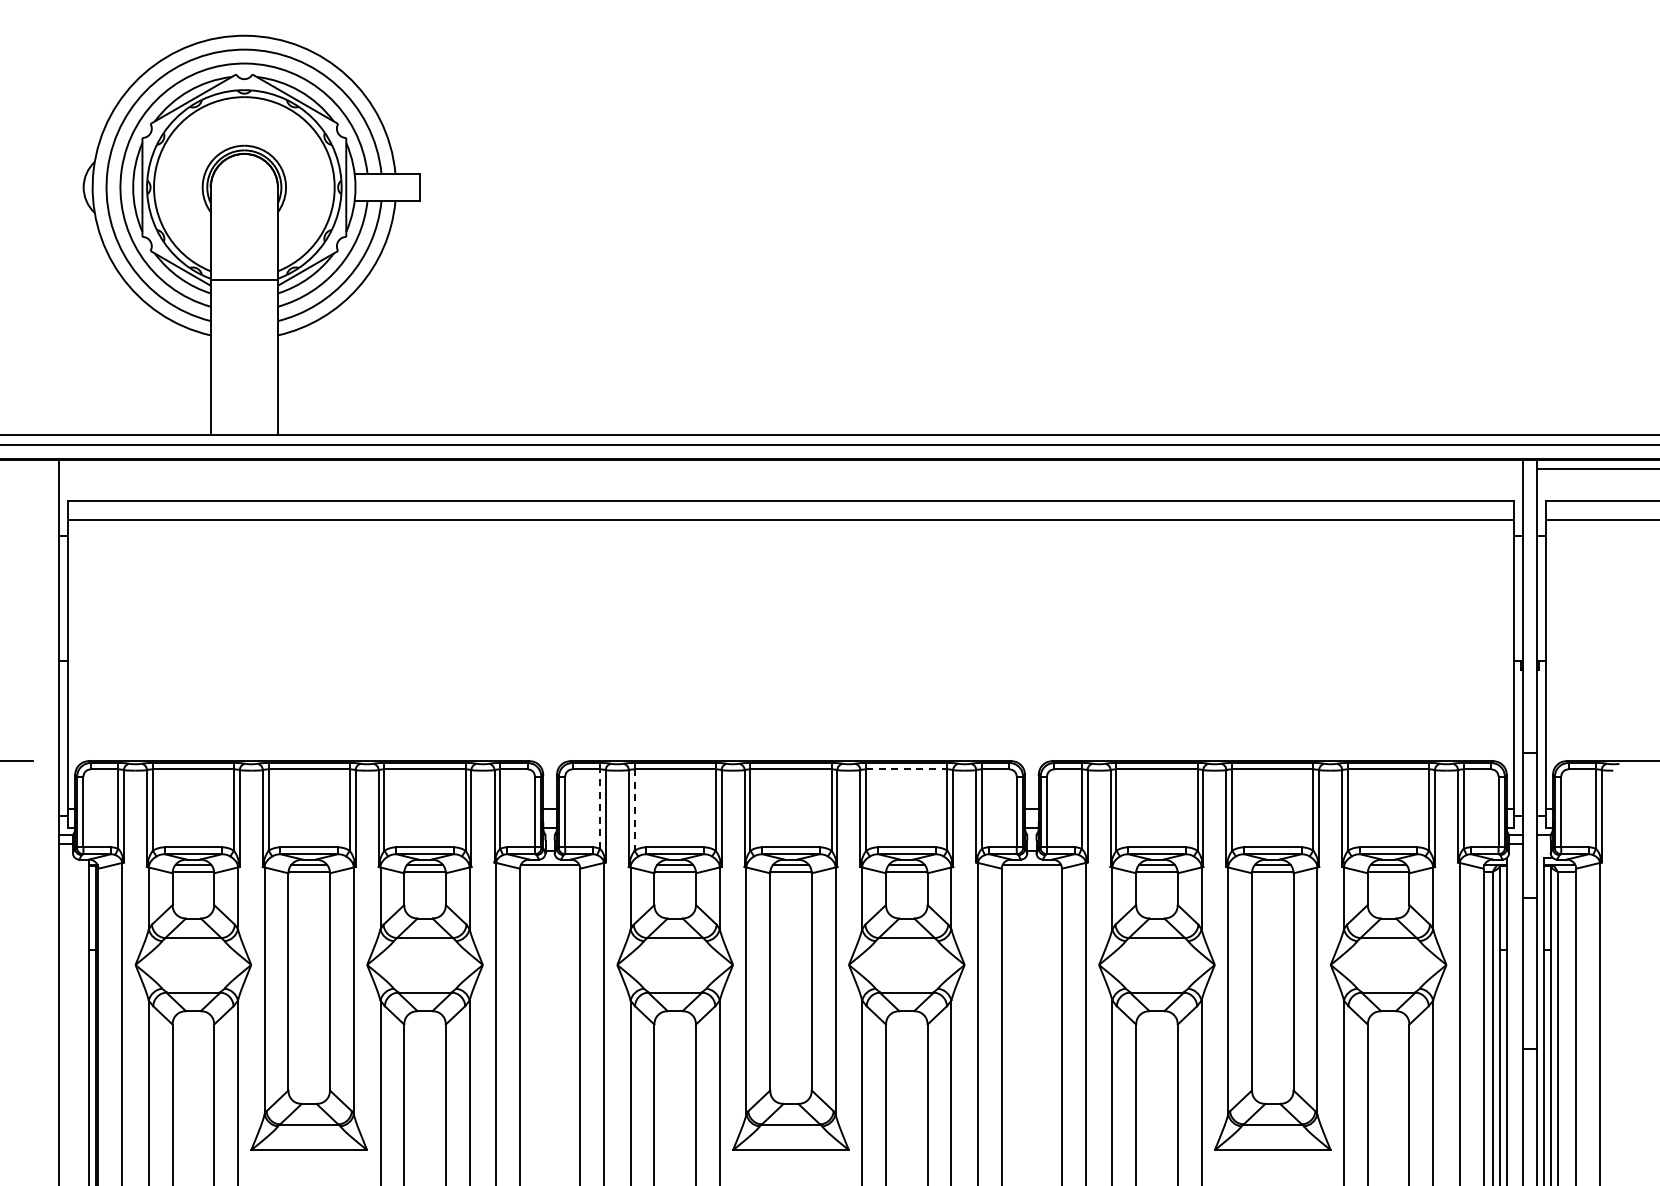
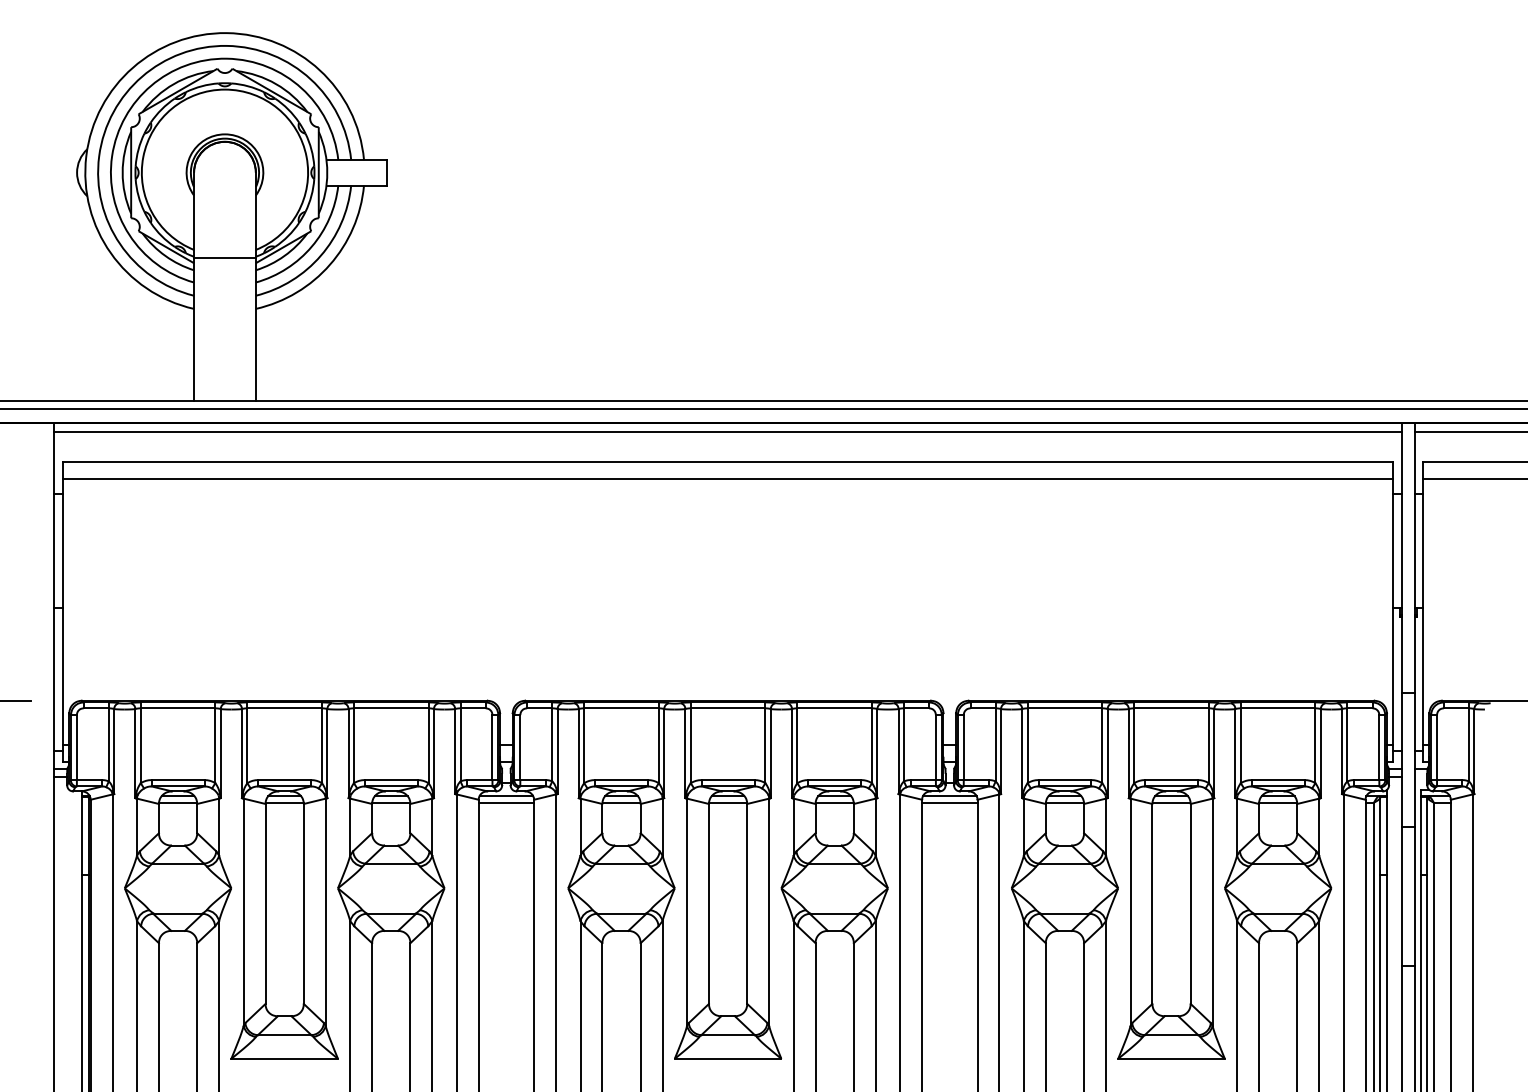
line: (790, 468) -> (727, 431), added
line: (906, 769) -> (834, 708), dashed -> solid
line: (599, 809) -> (551, 745), dashed -> solid
line: (634, 810) -> (584, 746), dashed -> solid
line: (550, 871) -> (506, 802), added
line: (1031, 871) -> (949, 802), added

